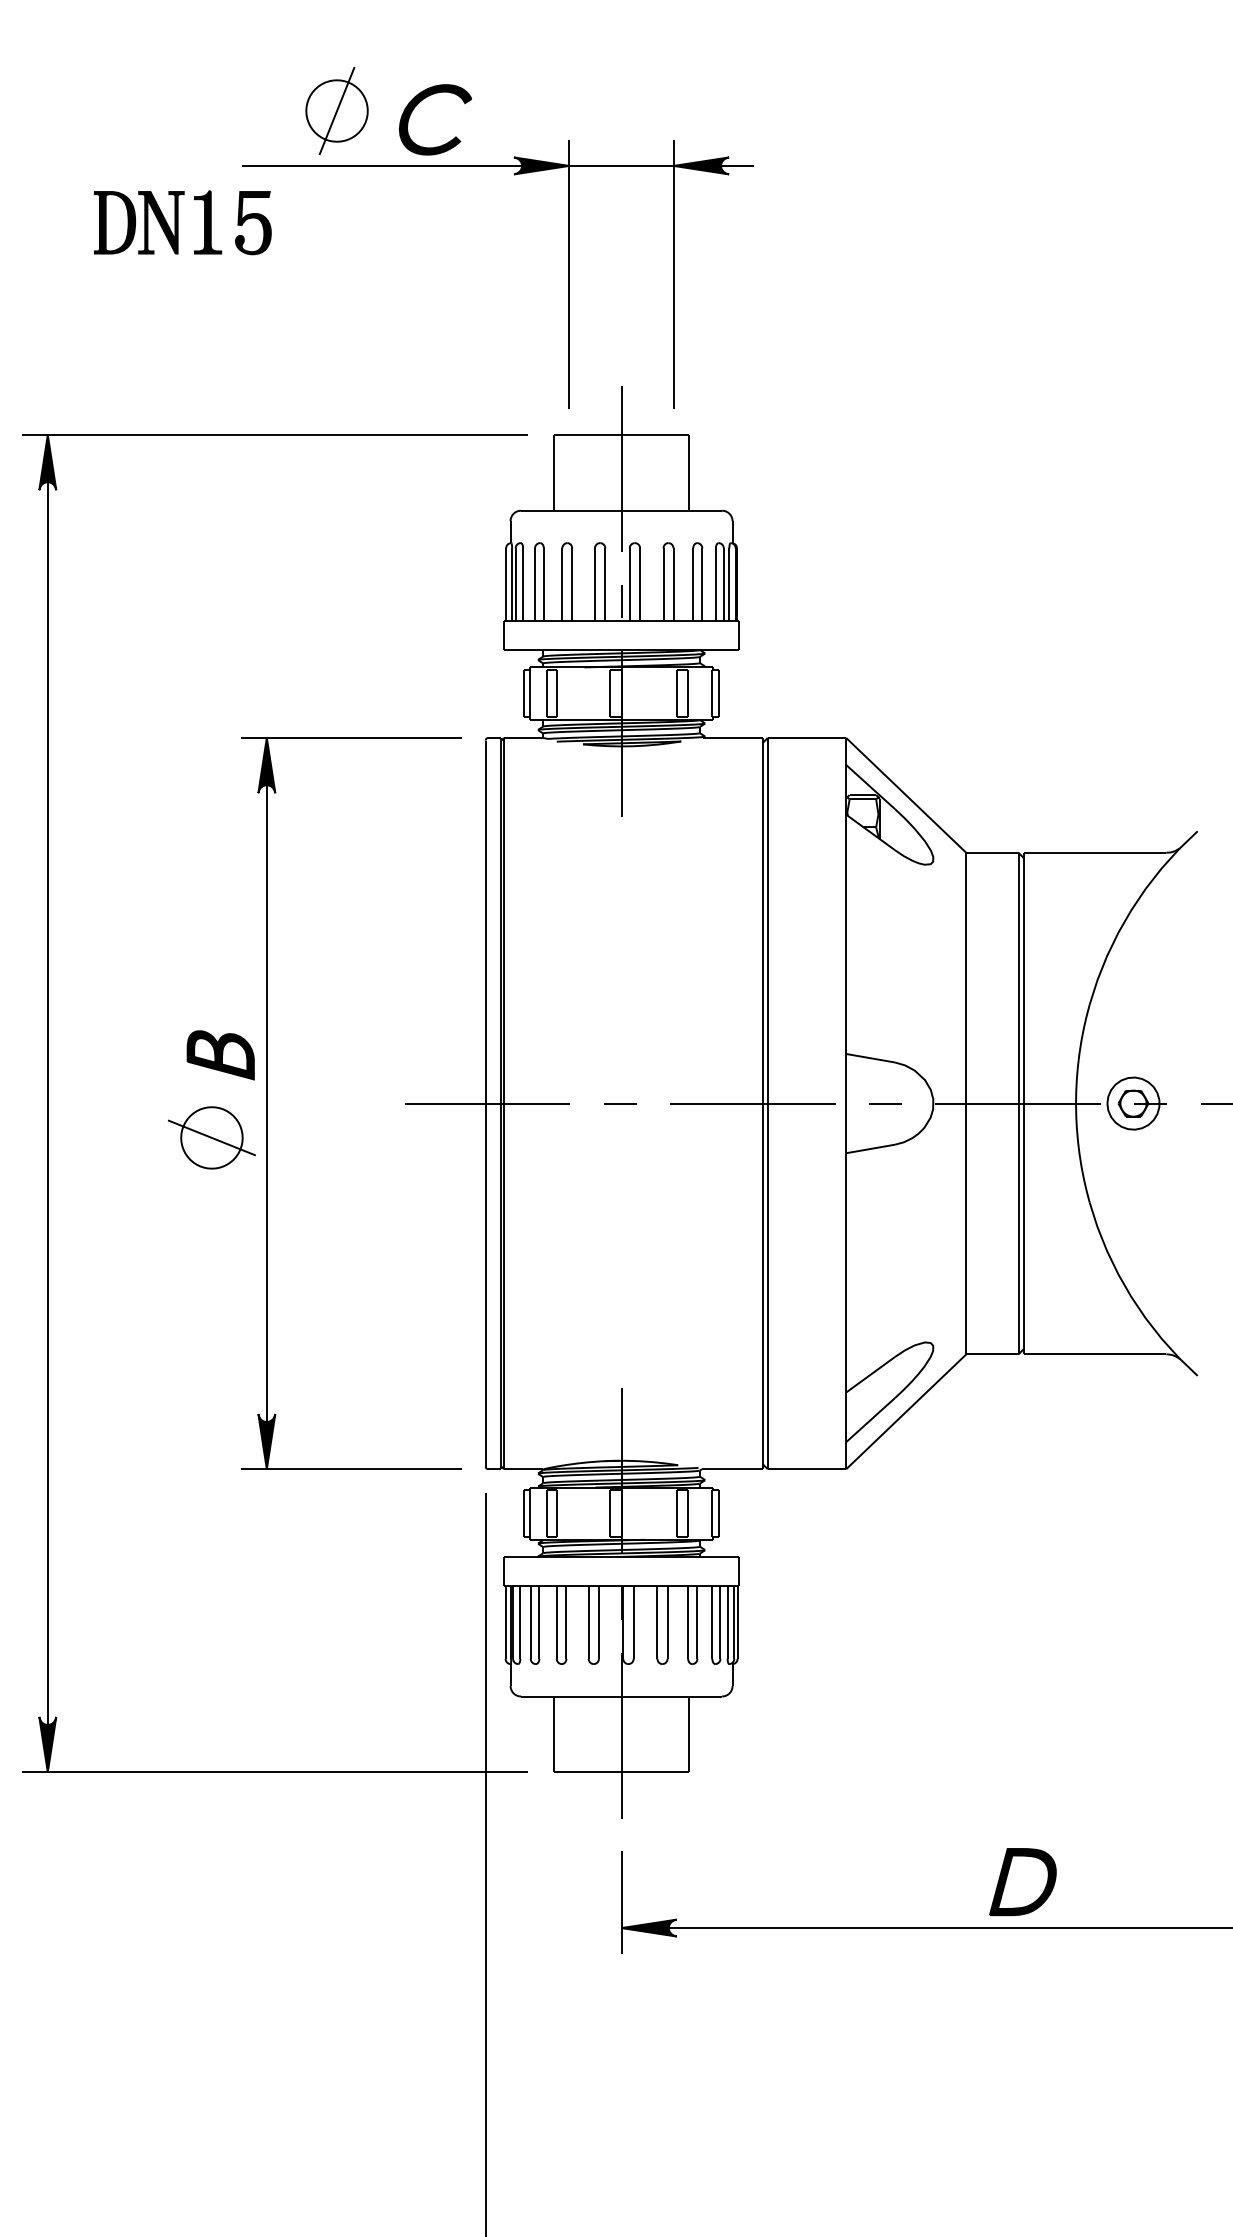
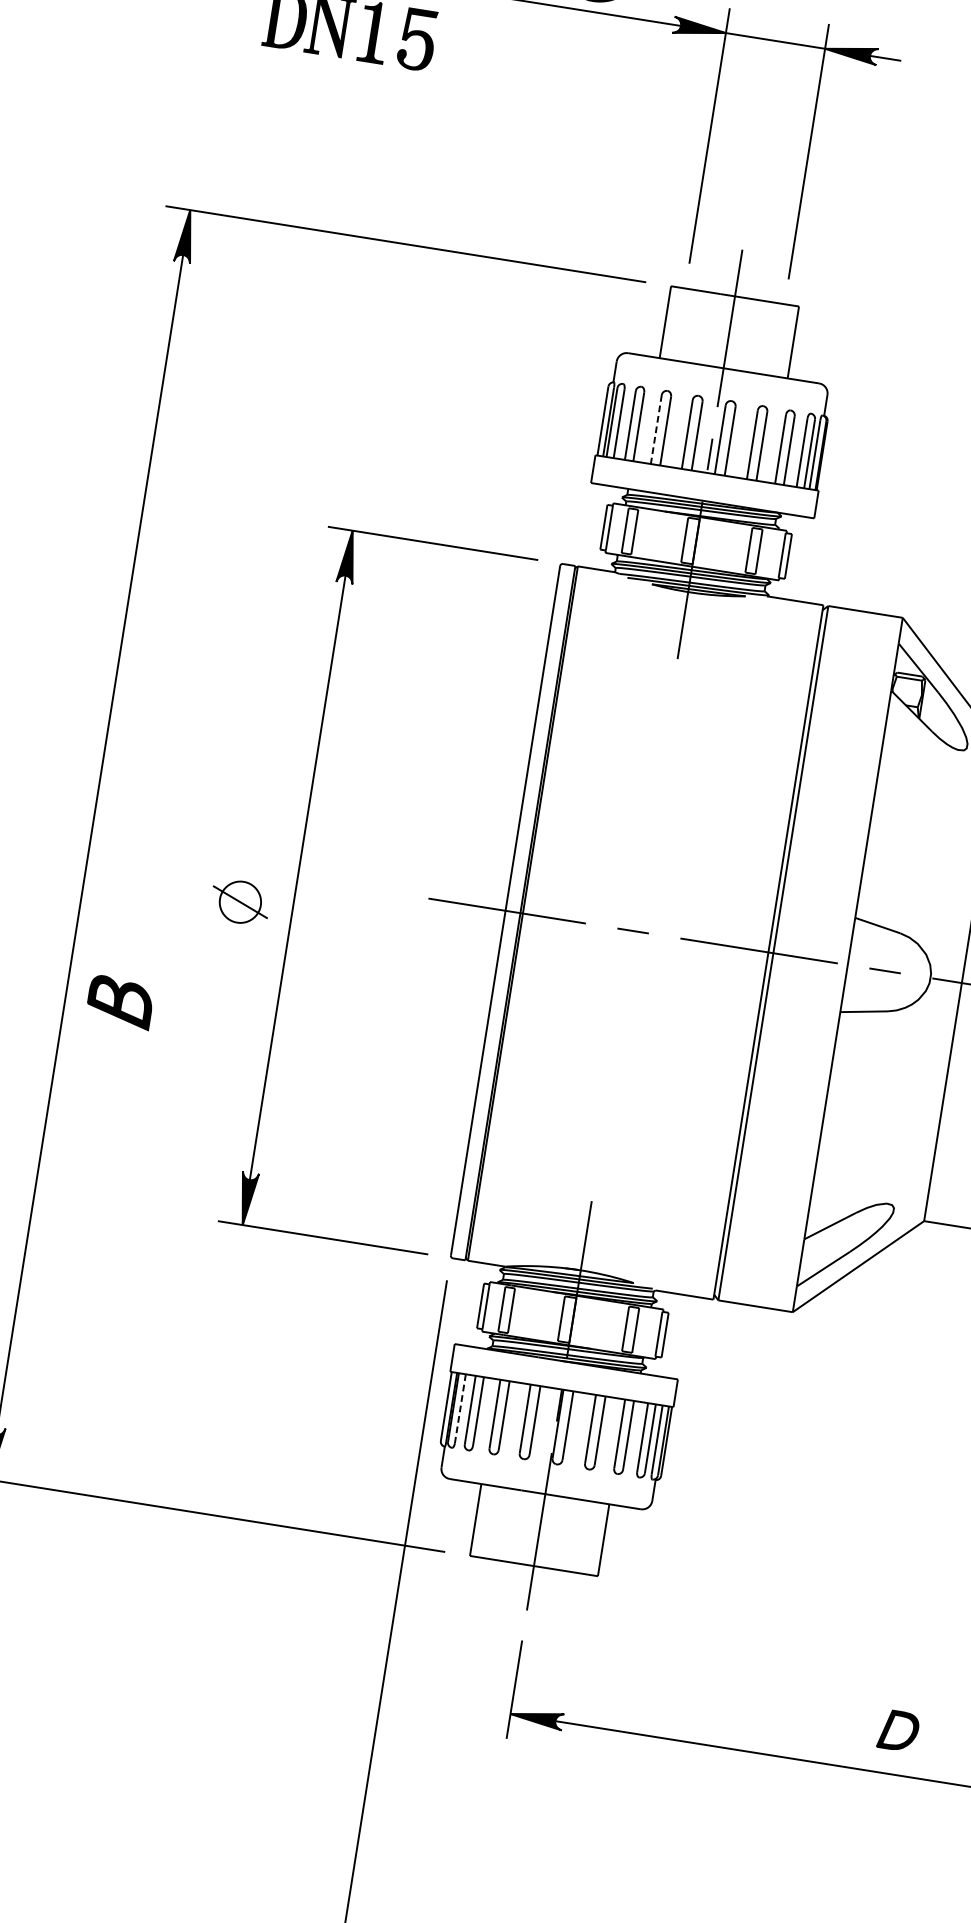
line: (562, 585) -> (656, 430), solid -> dashed
part: (220, 1055) -> (119, 1002), moved
part: (211, 1137) -> (240, 901), size x0.7
line: (520, 1623) -> (460, 1409), solid -> dashed
part: (1022, 1882) -> (898, 1731), size x0.6

